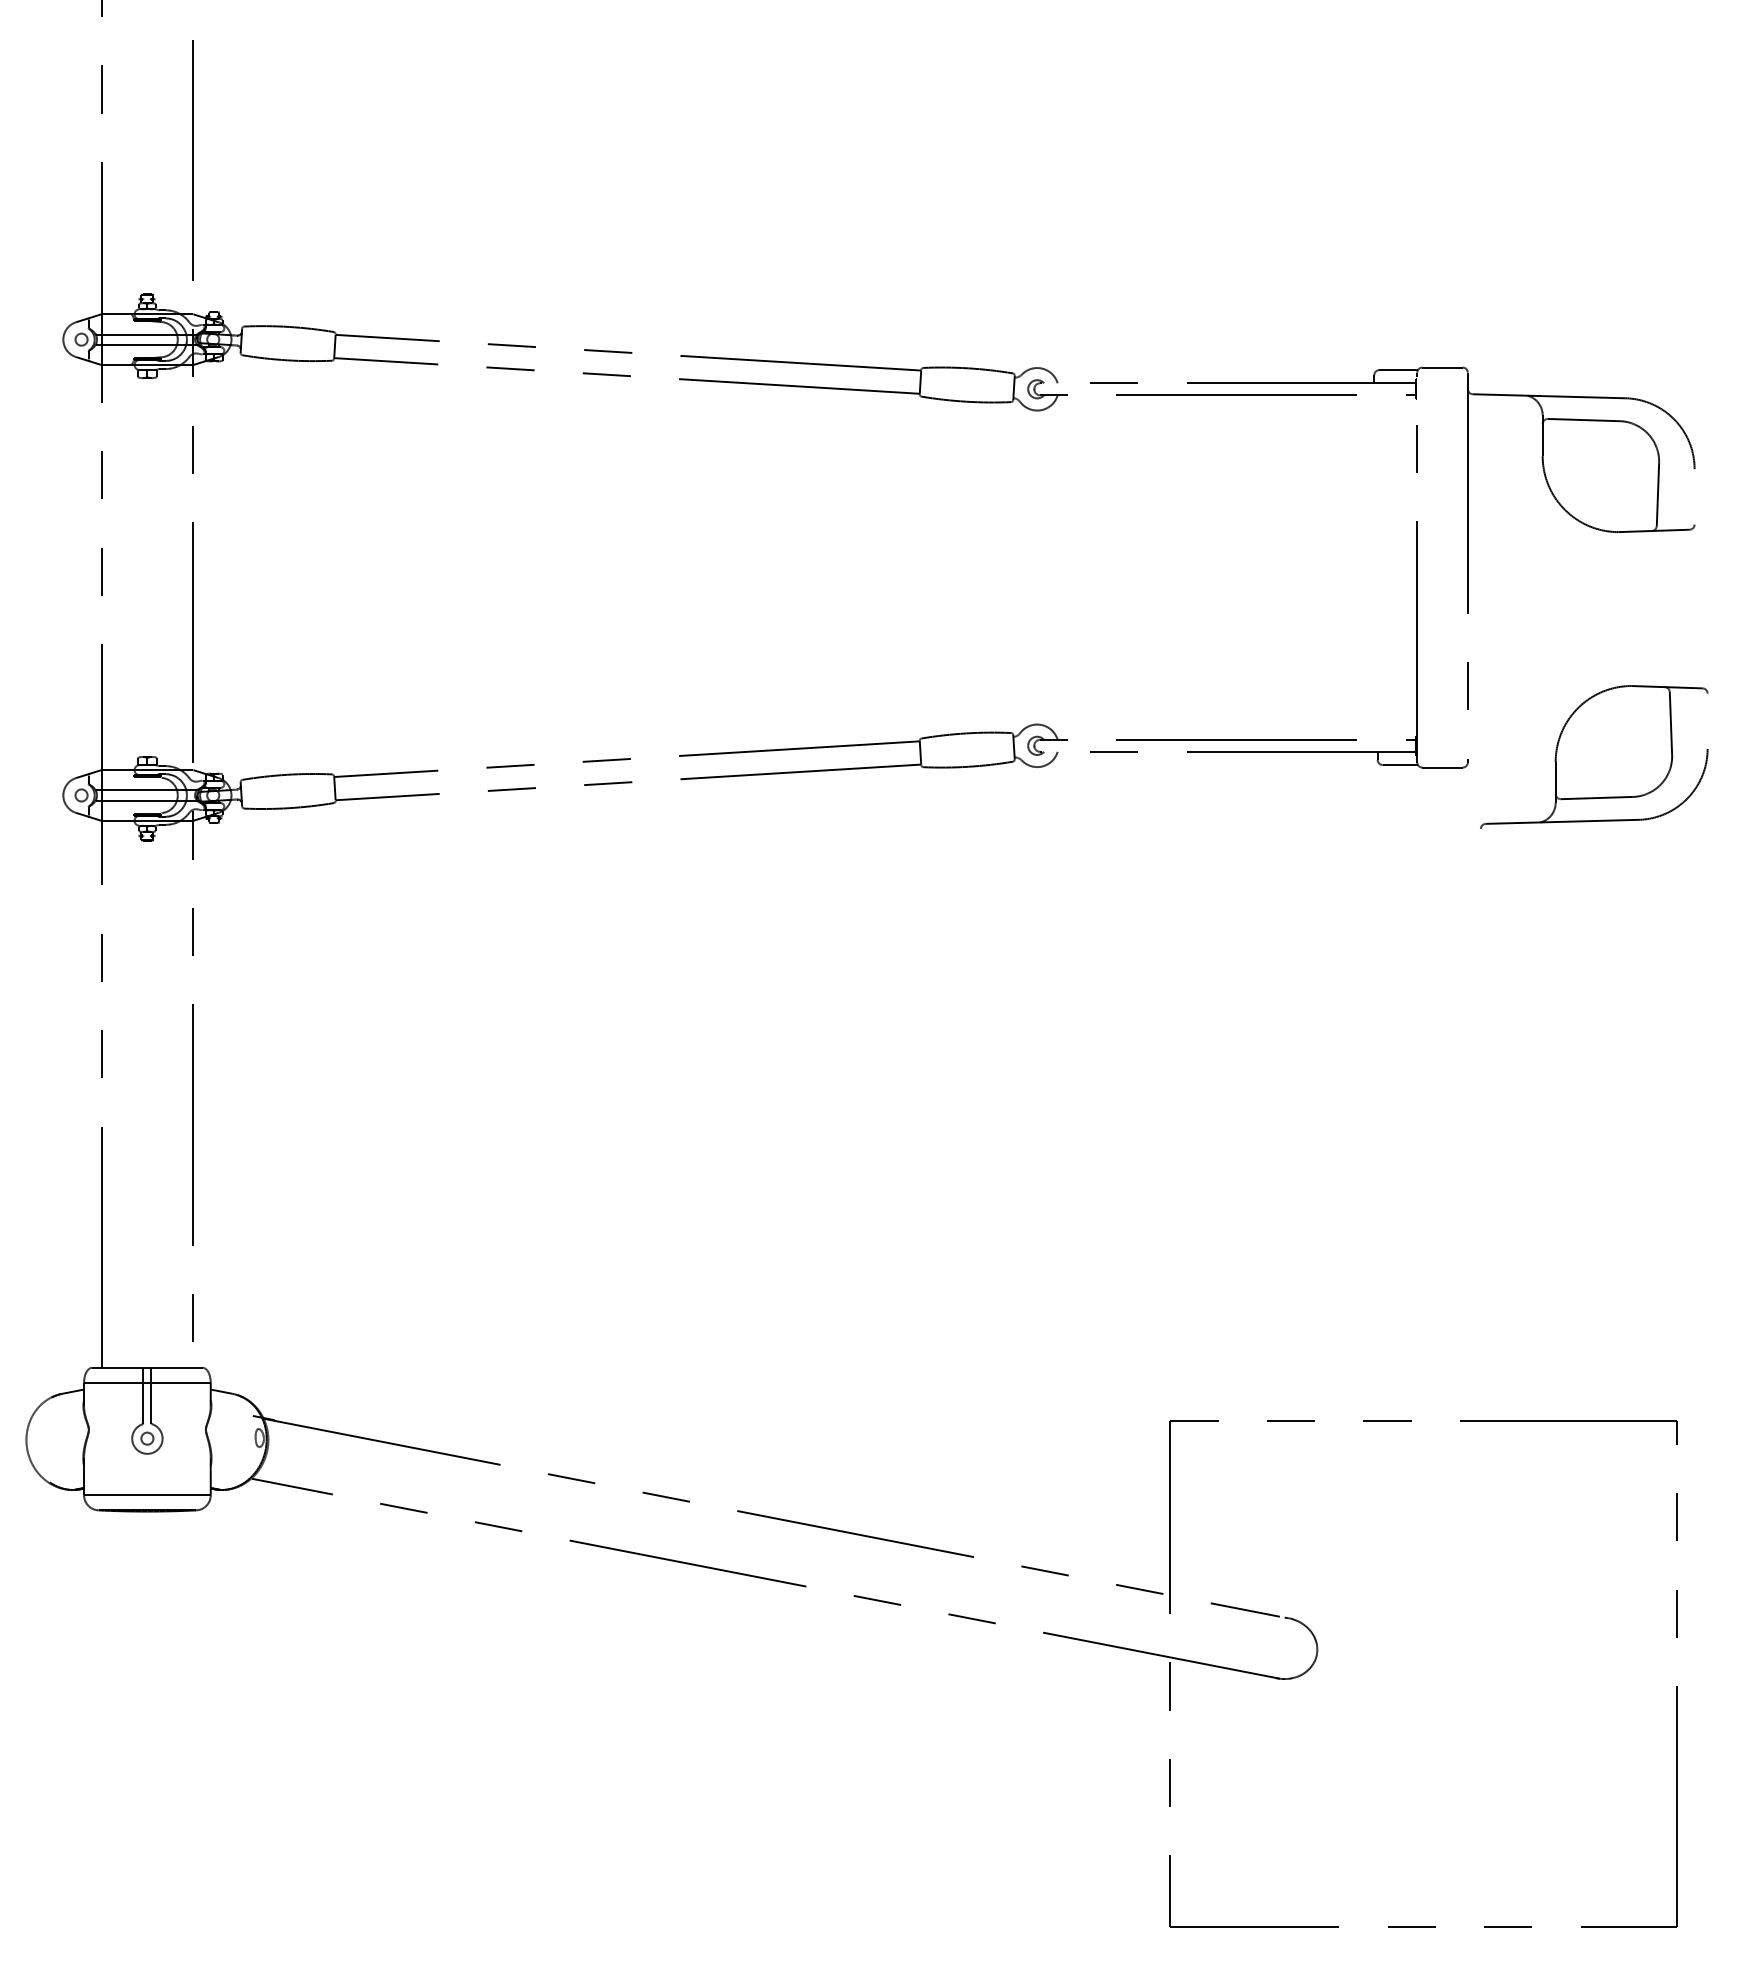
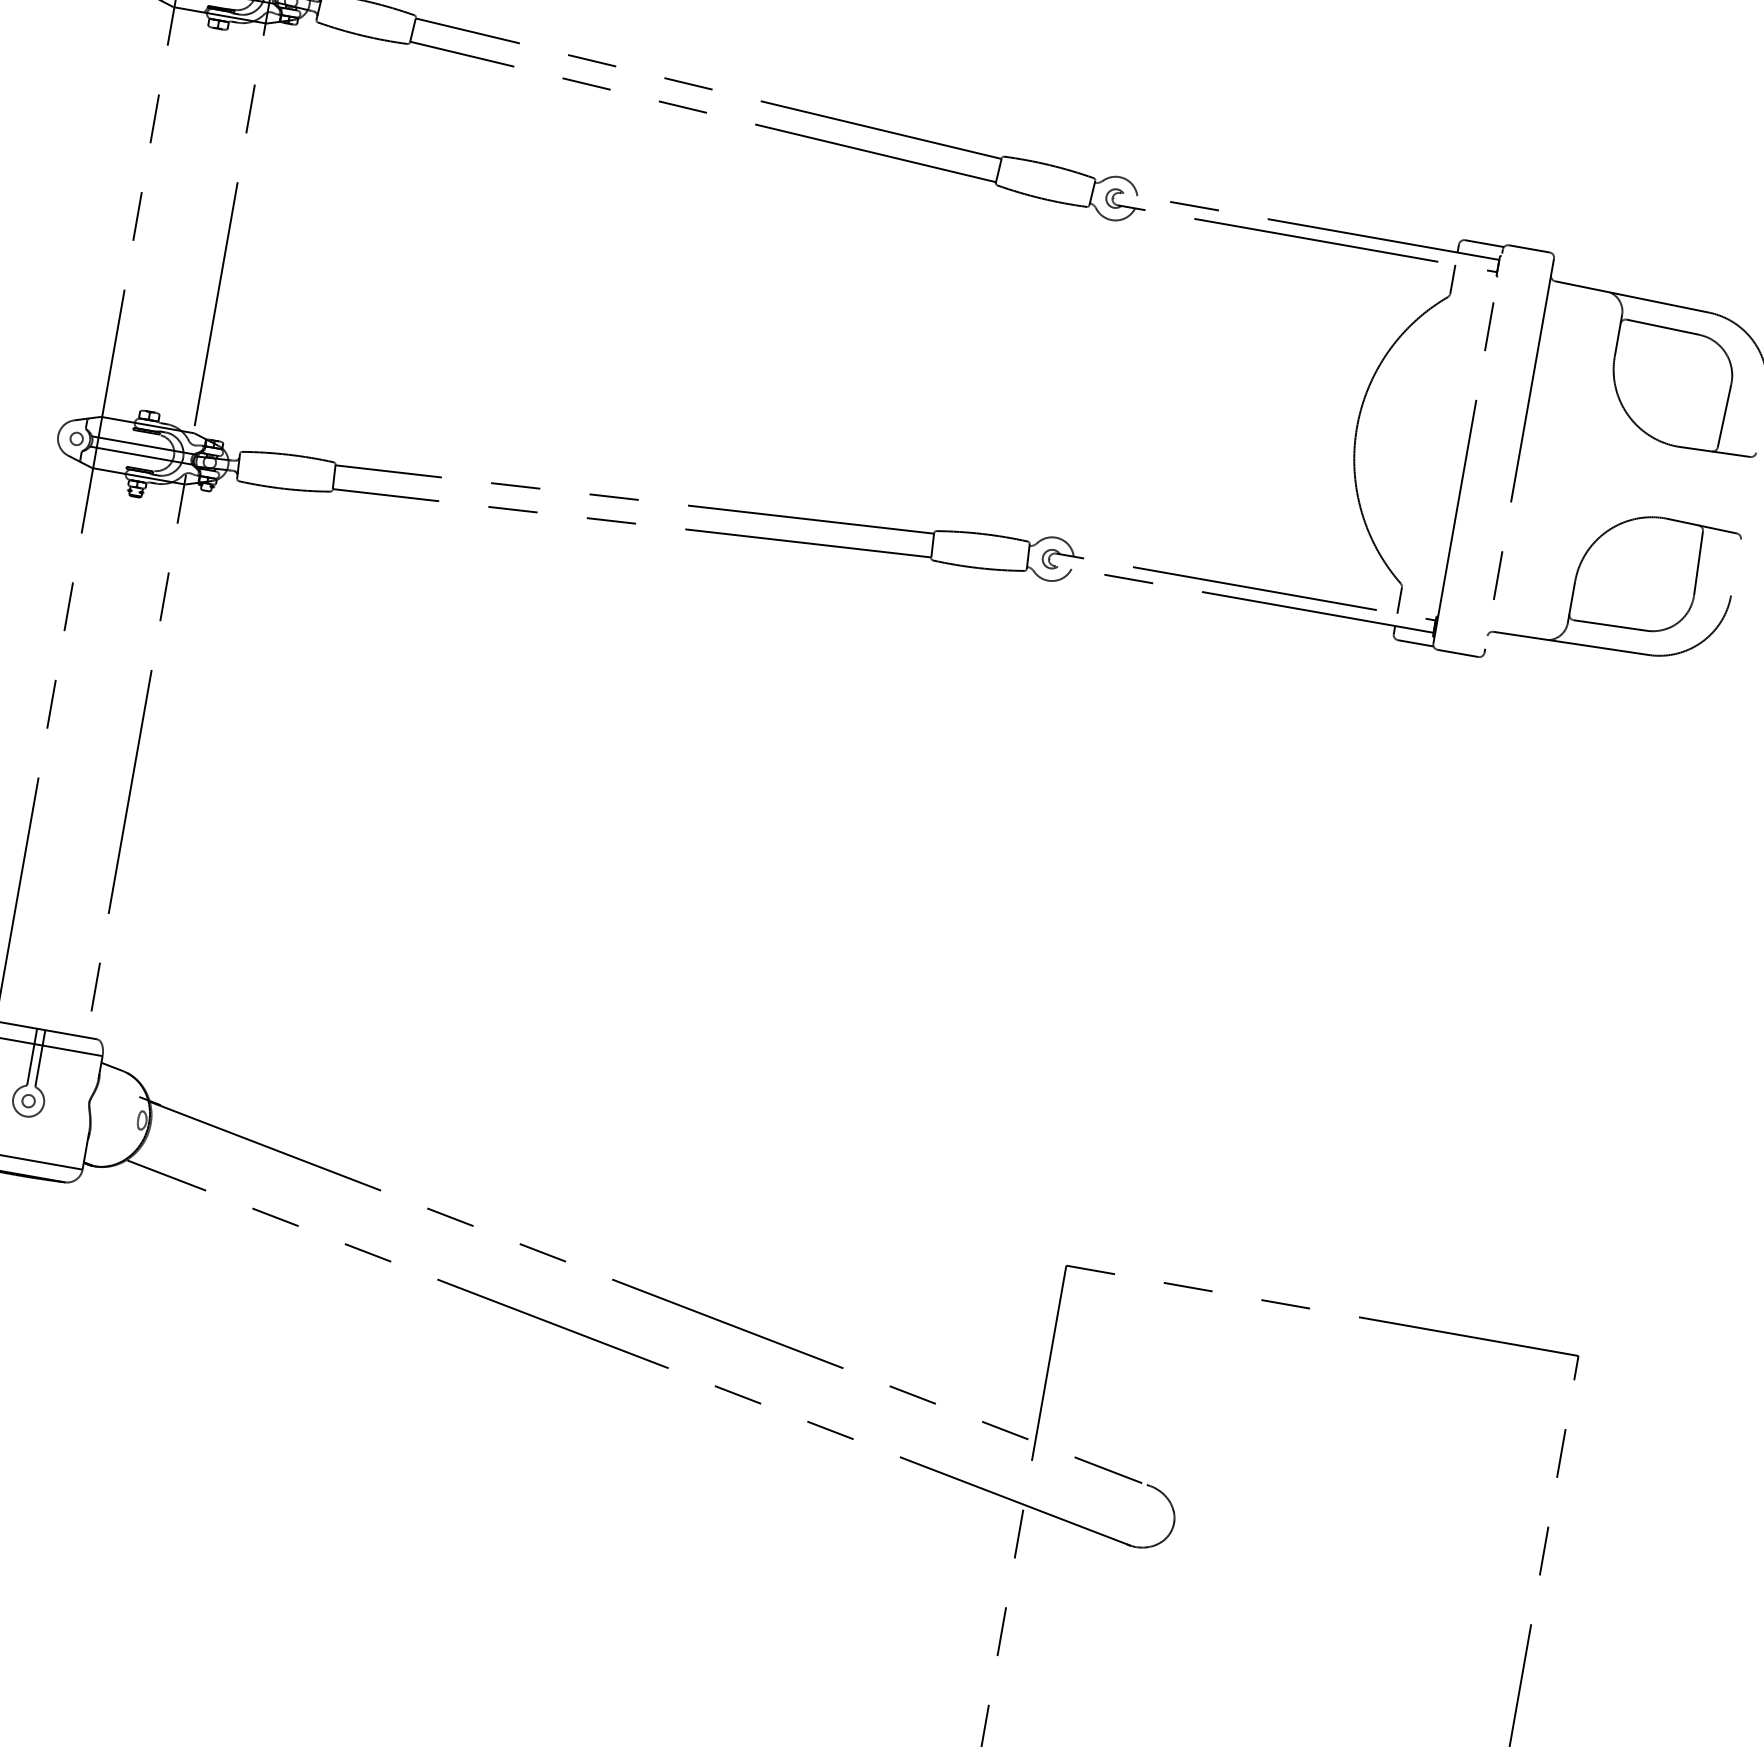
part: (1308, 567) -> (1358, 427), added
part: (1594, 756) -> (1615, 583), moved

